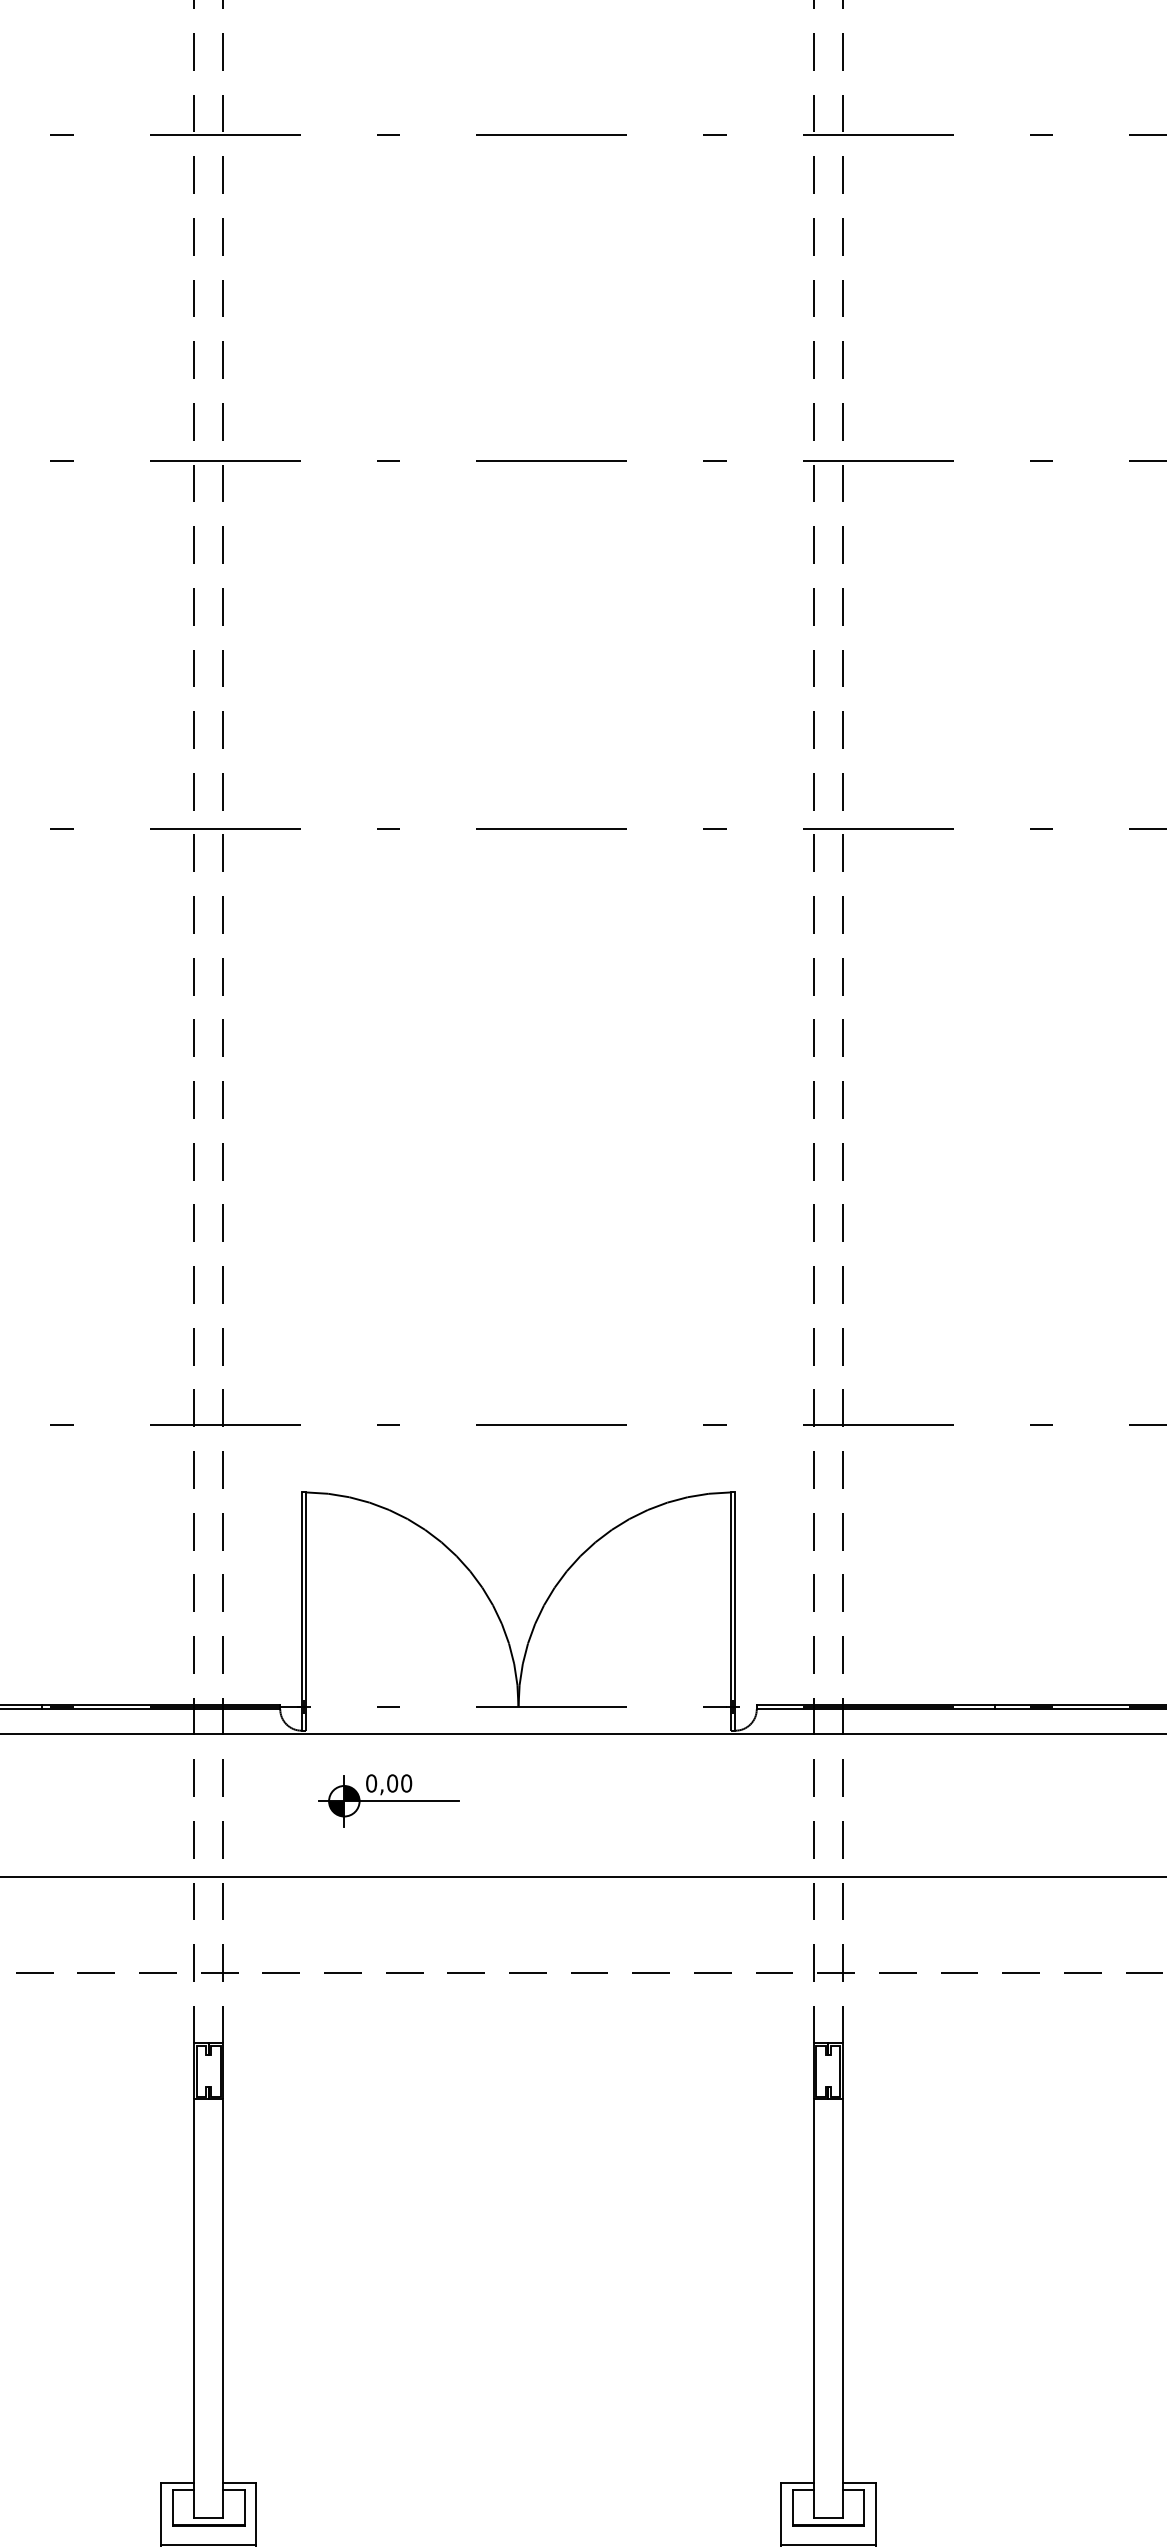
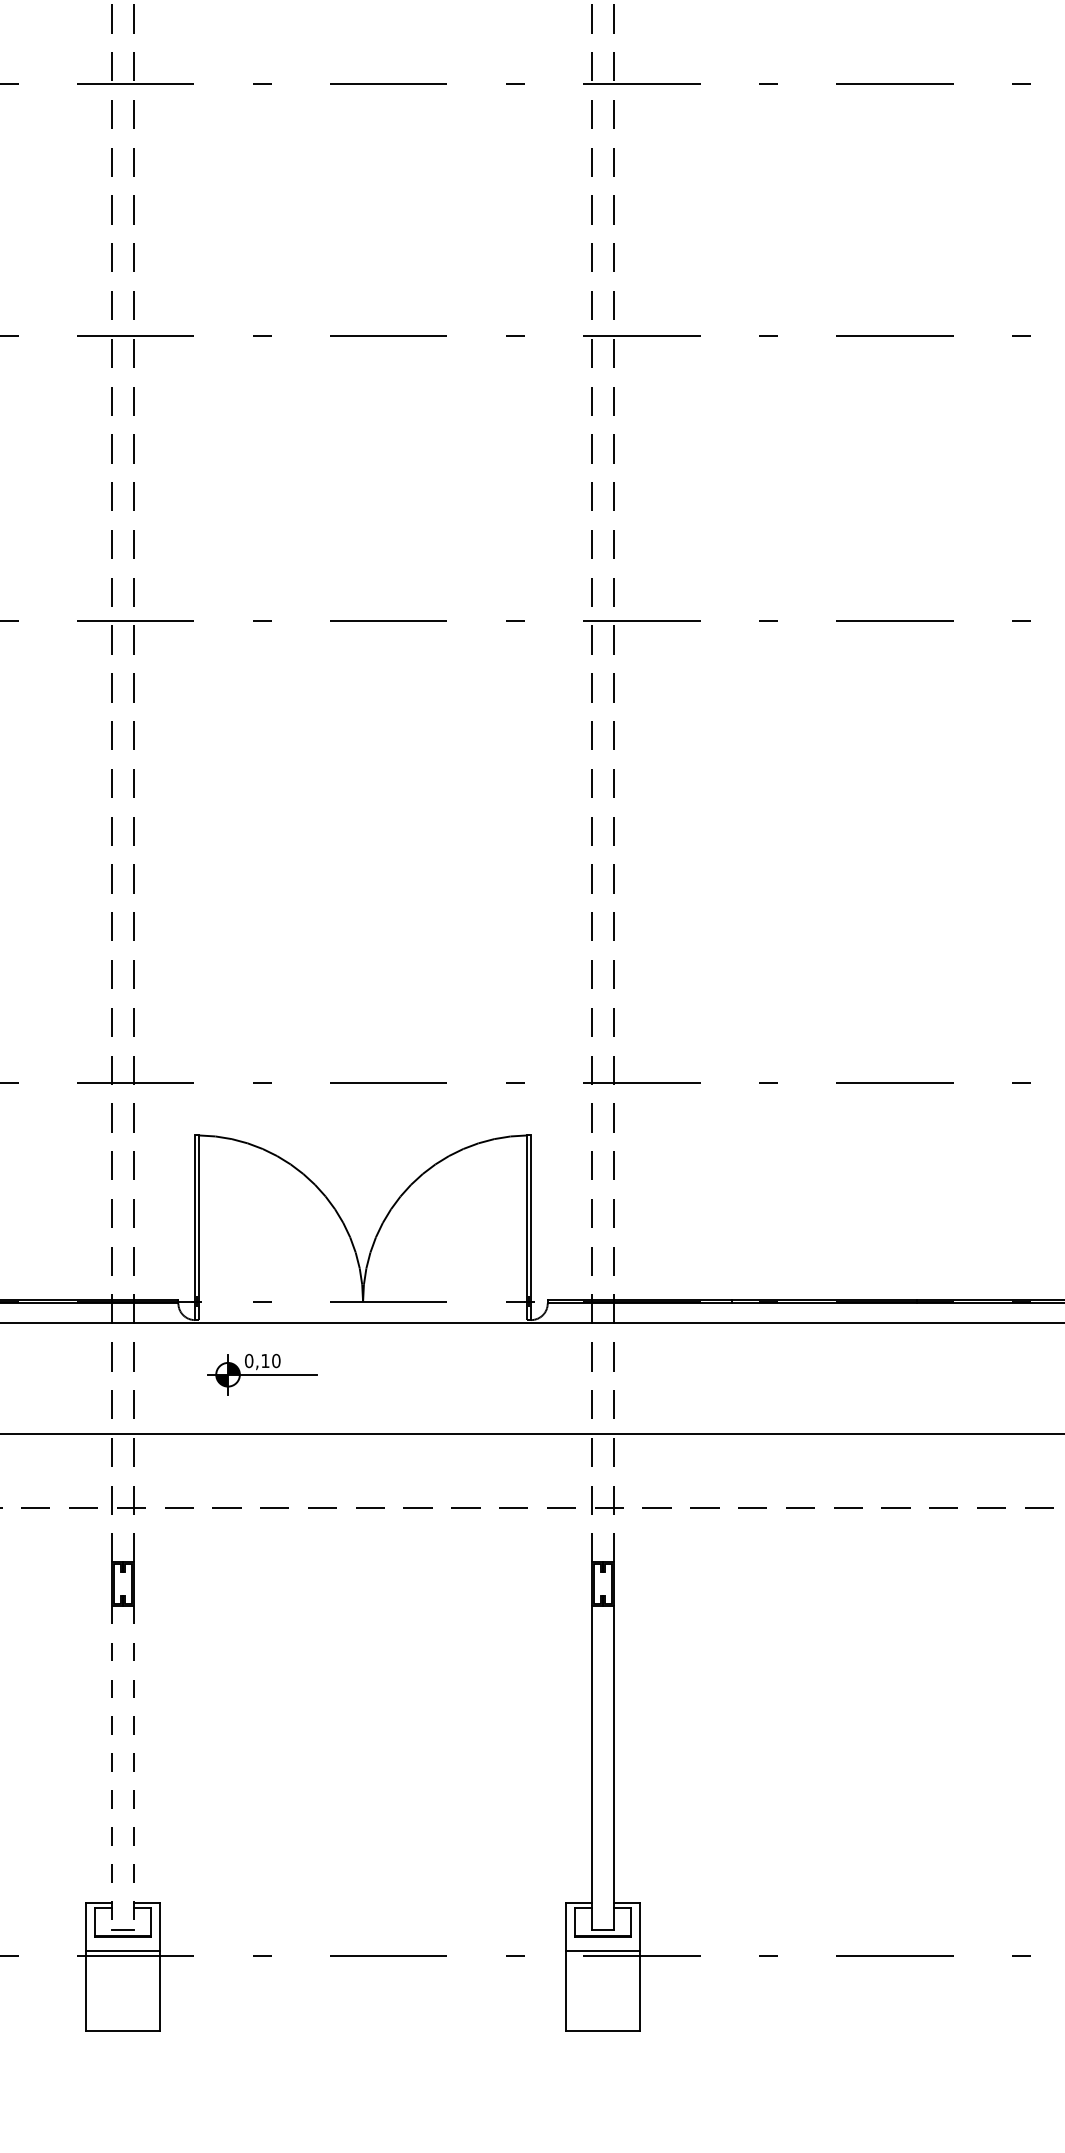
text: (392, 1782) -> (265, 1360), 0,00 -> 0,10
line: (193, 2309) -> (111, 1768), solid -> dashed
line: (223, 2309) -> (134, 1768), solid -> dashed

